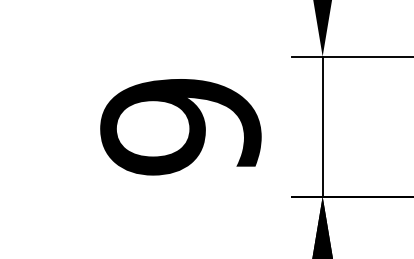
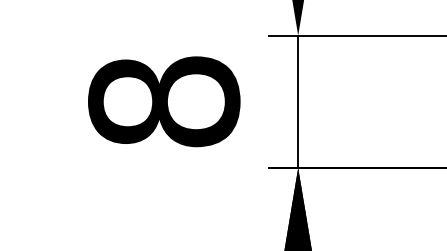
text: (181, 127) -> (164, 102), 9 -> 8

